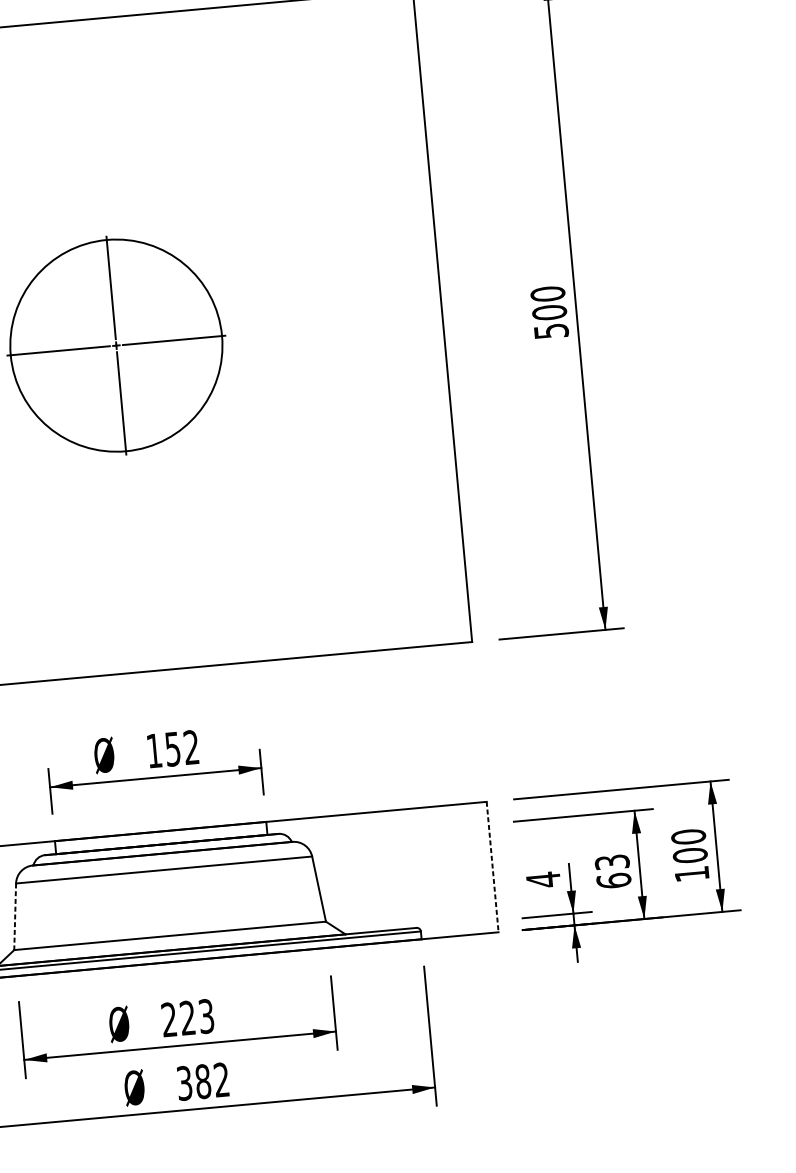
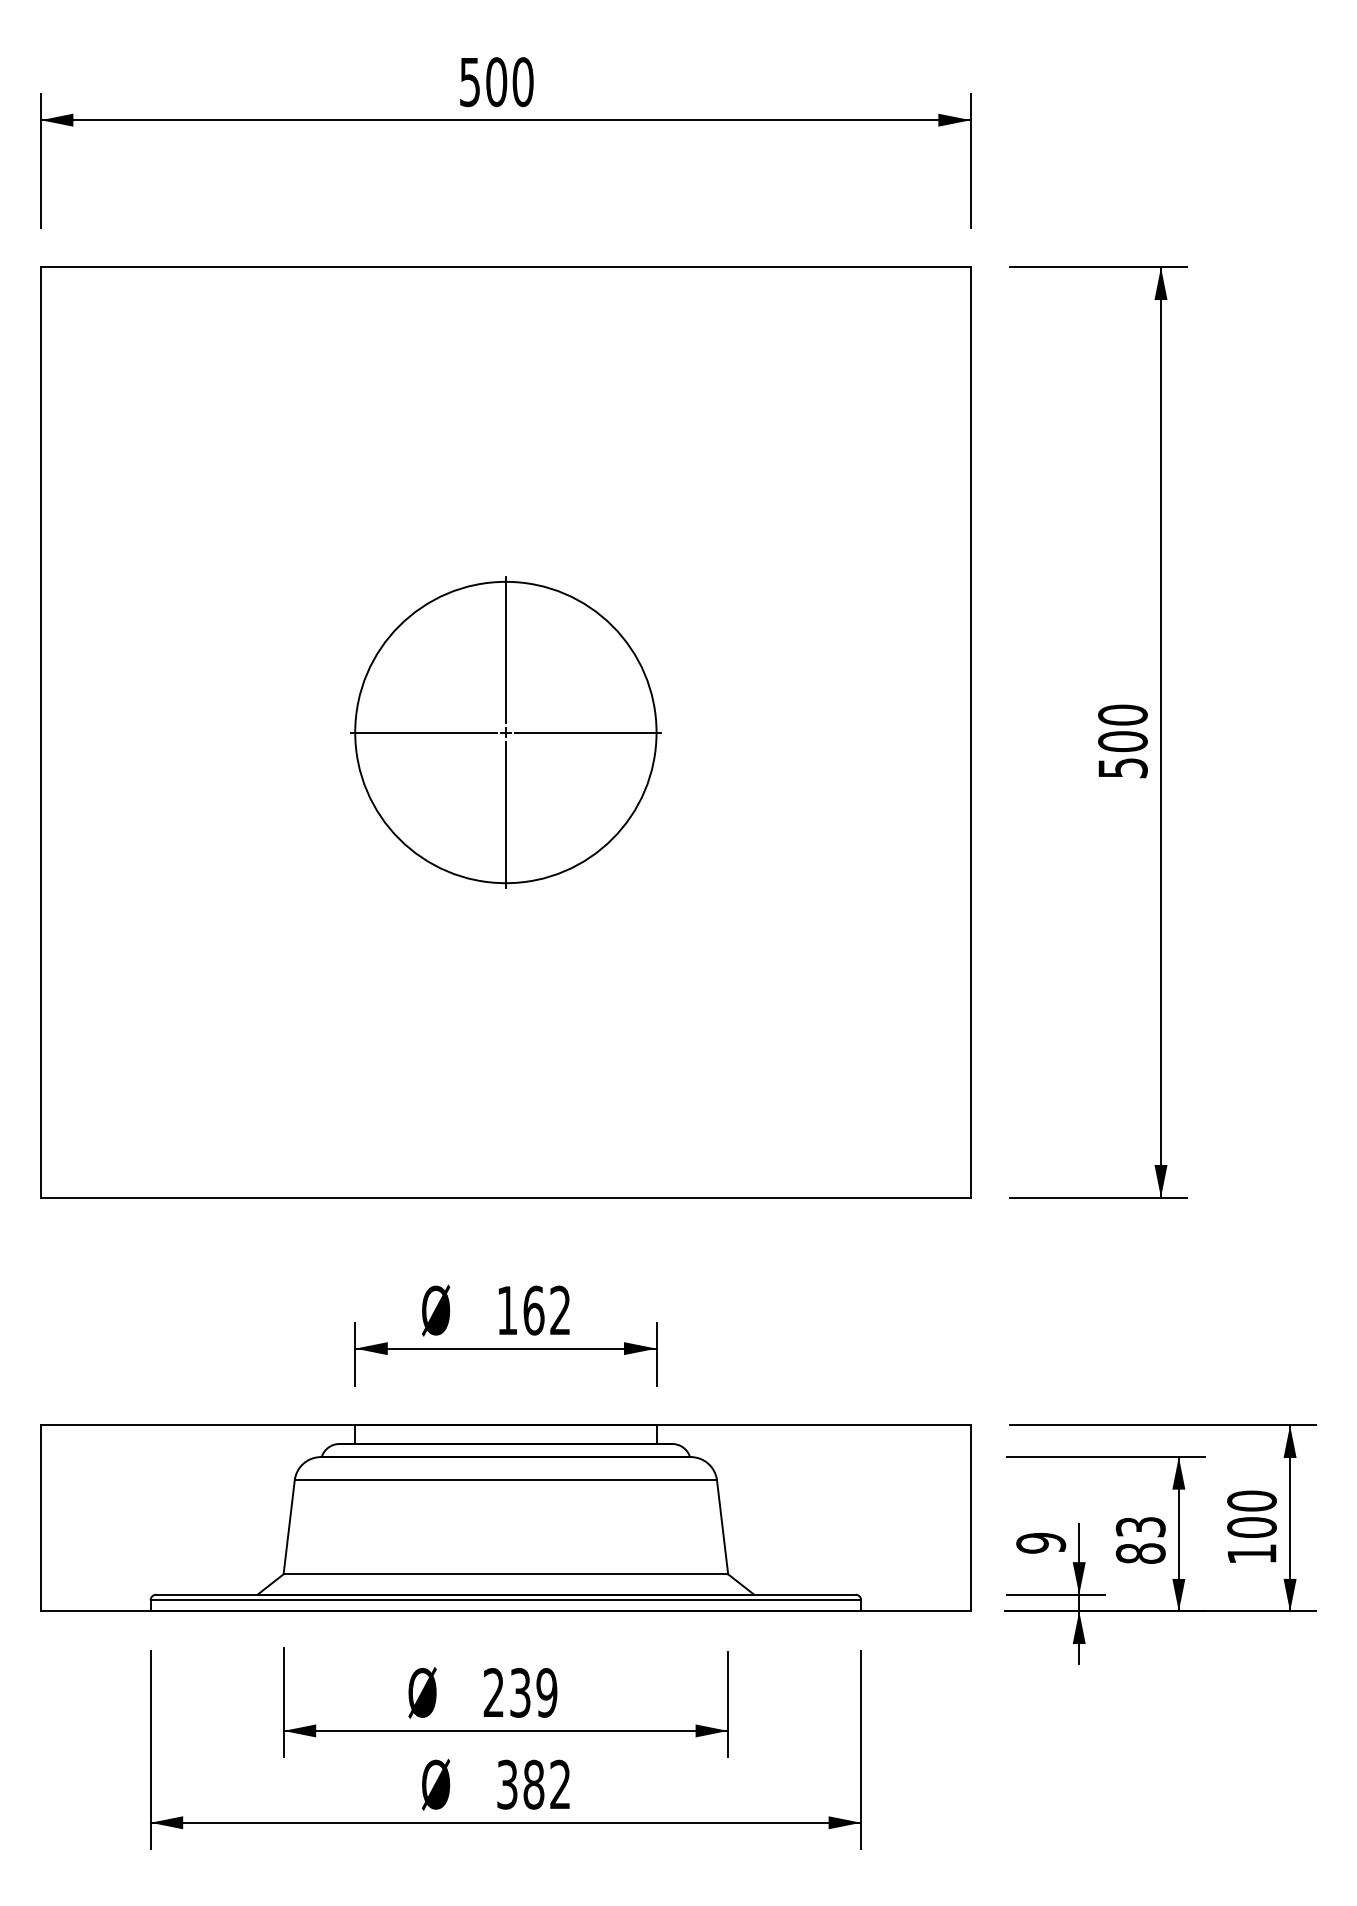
text: (172, 749) -> (533, 1310), 152 -> 162
line: (492, 867) -> (970, 1518), dashed -> solid
text: (543, 880) -> (1041, 1543), 4 -> 9
text: (613, 880) -> (1140, 1553), 63 -> 83
line: (15, 916) -> (289, 1527), dashed -> solid
text: (197, 1017) -> (533, 1692), 223 -> 239

